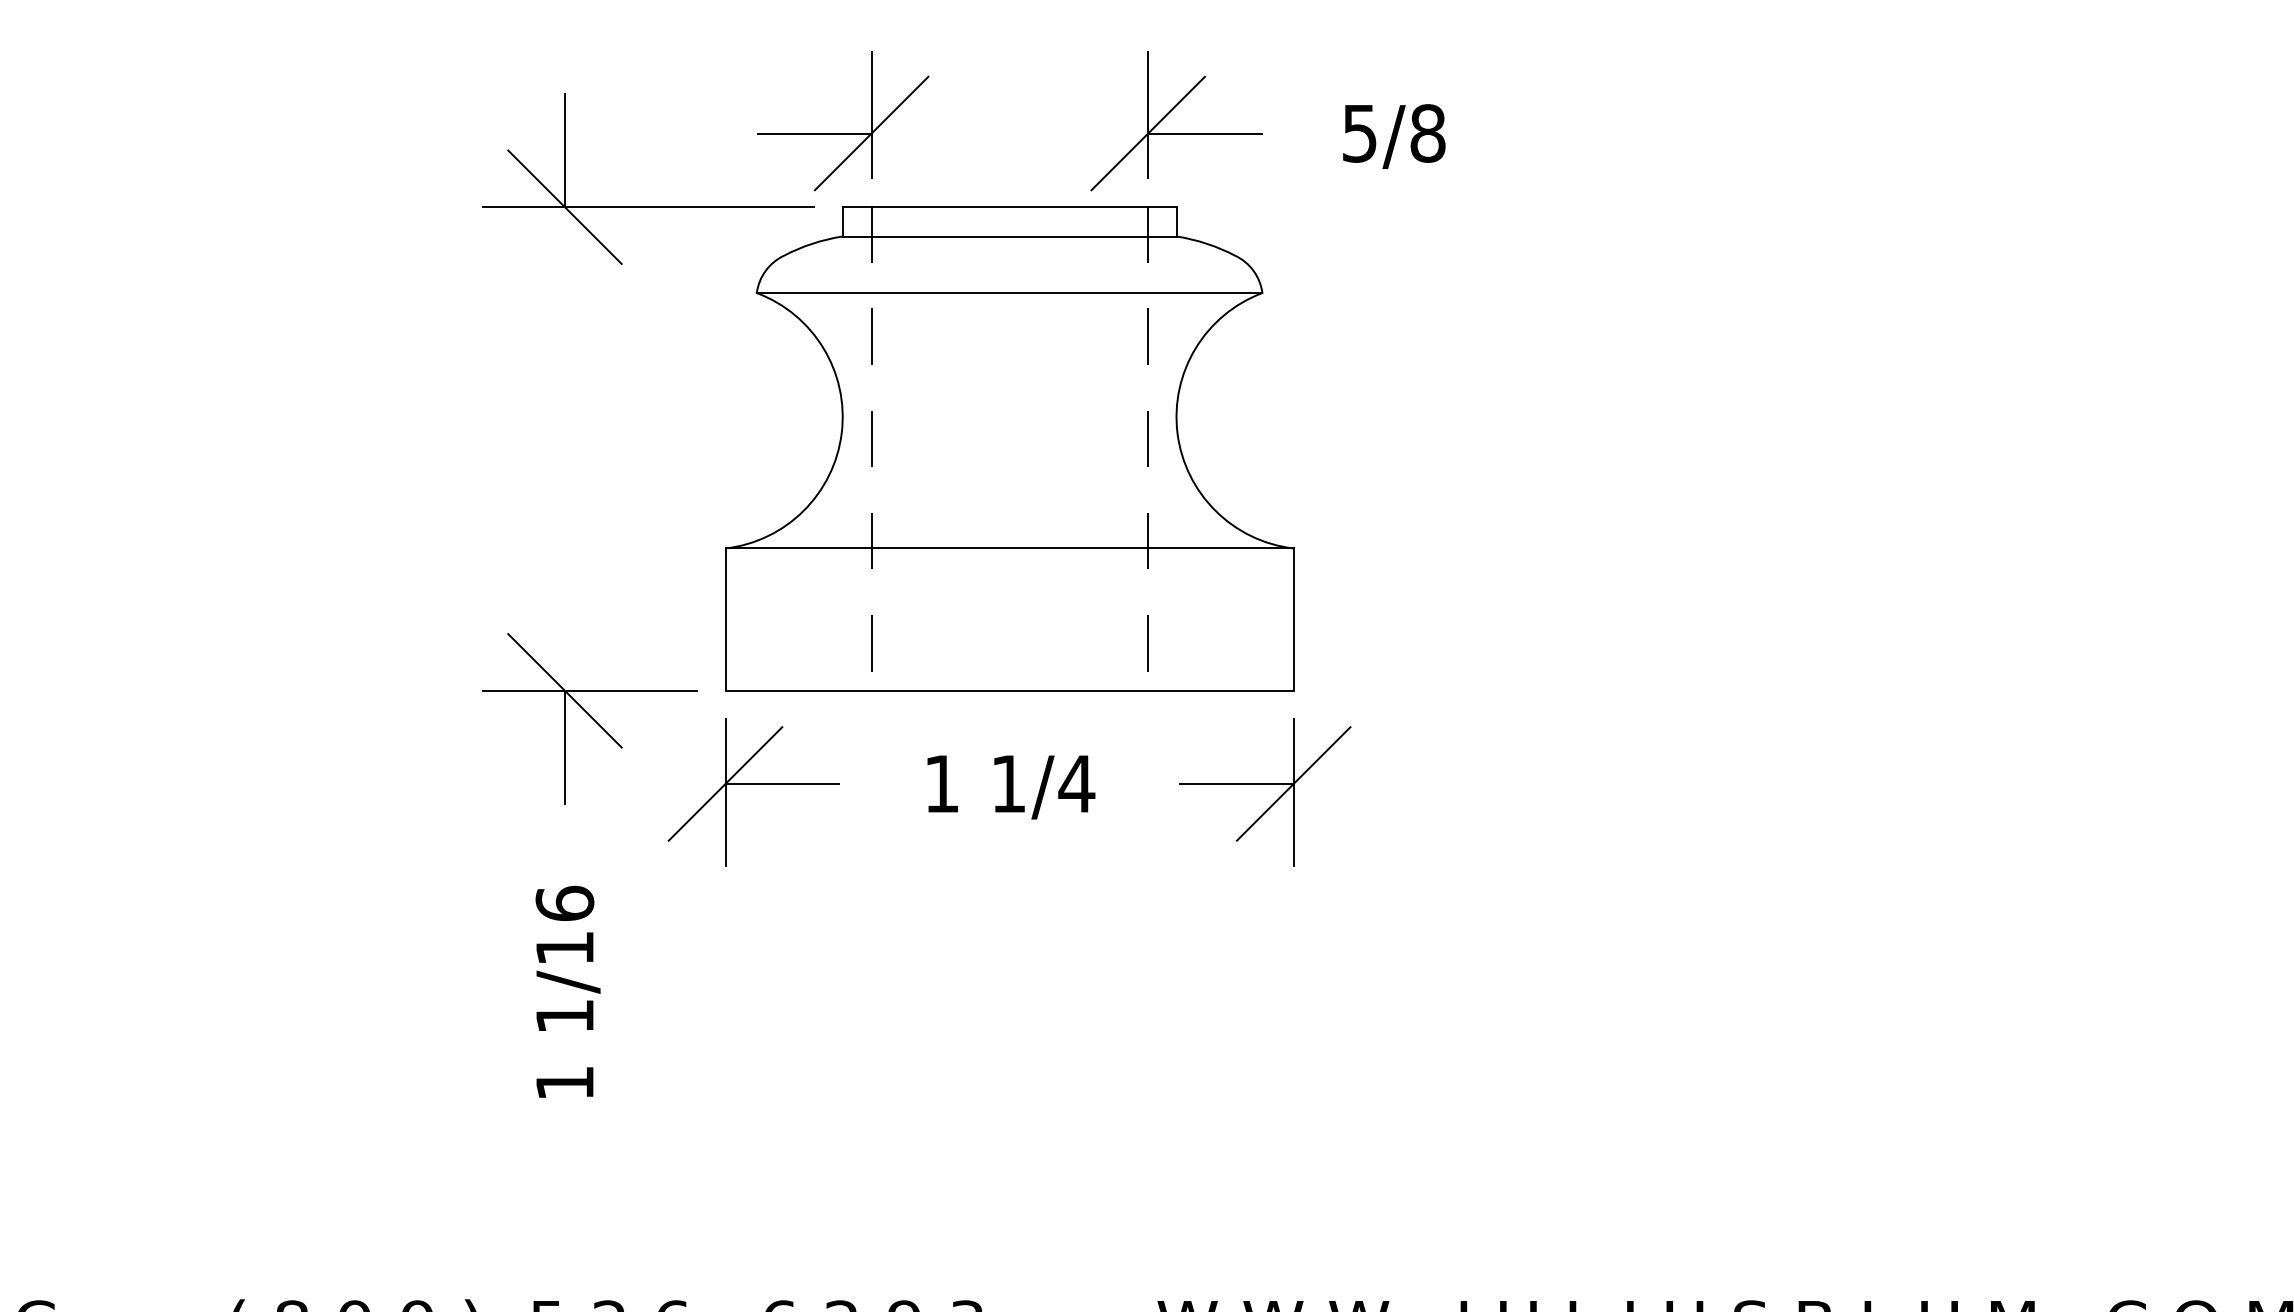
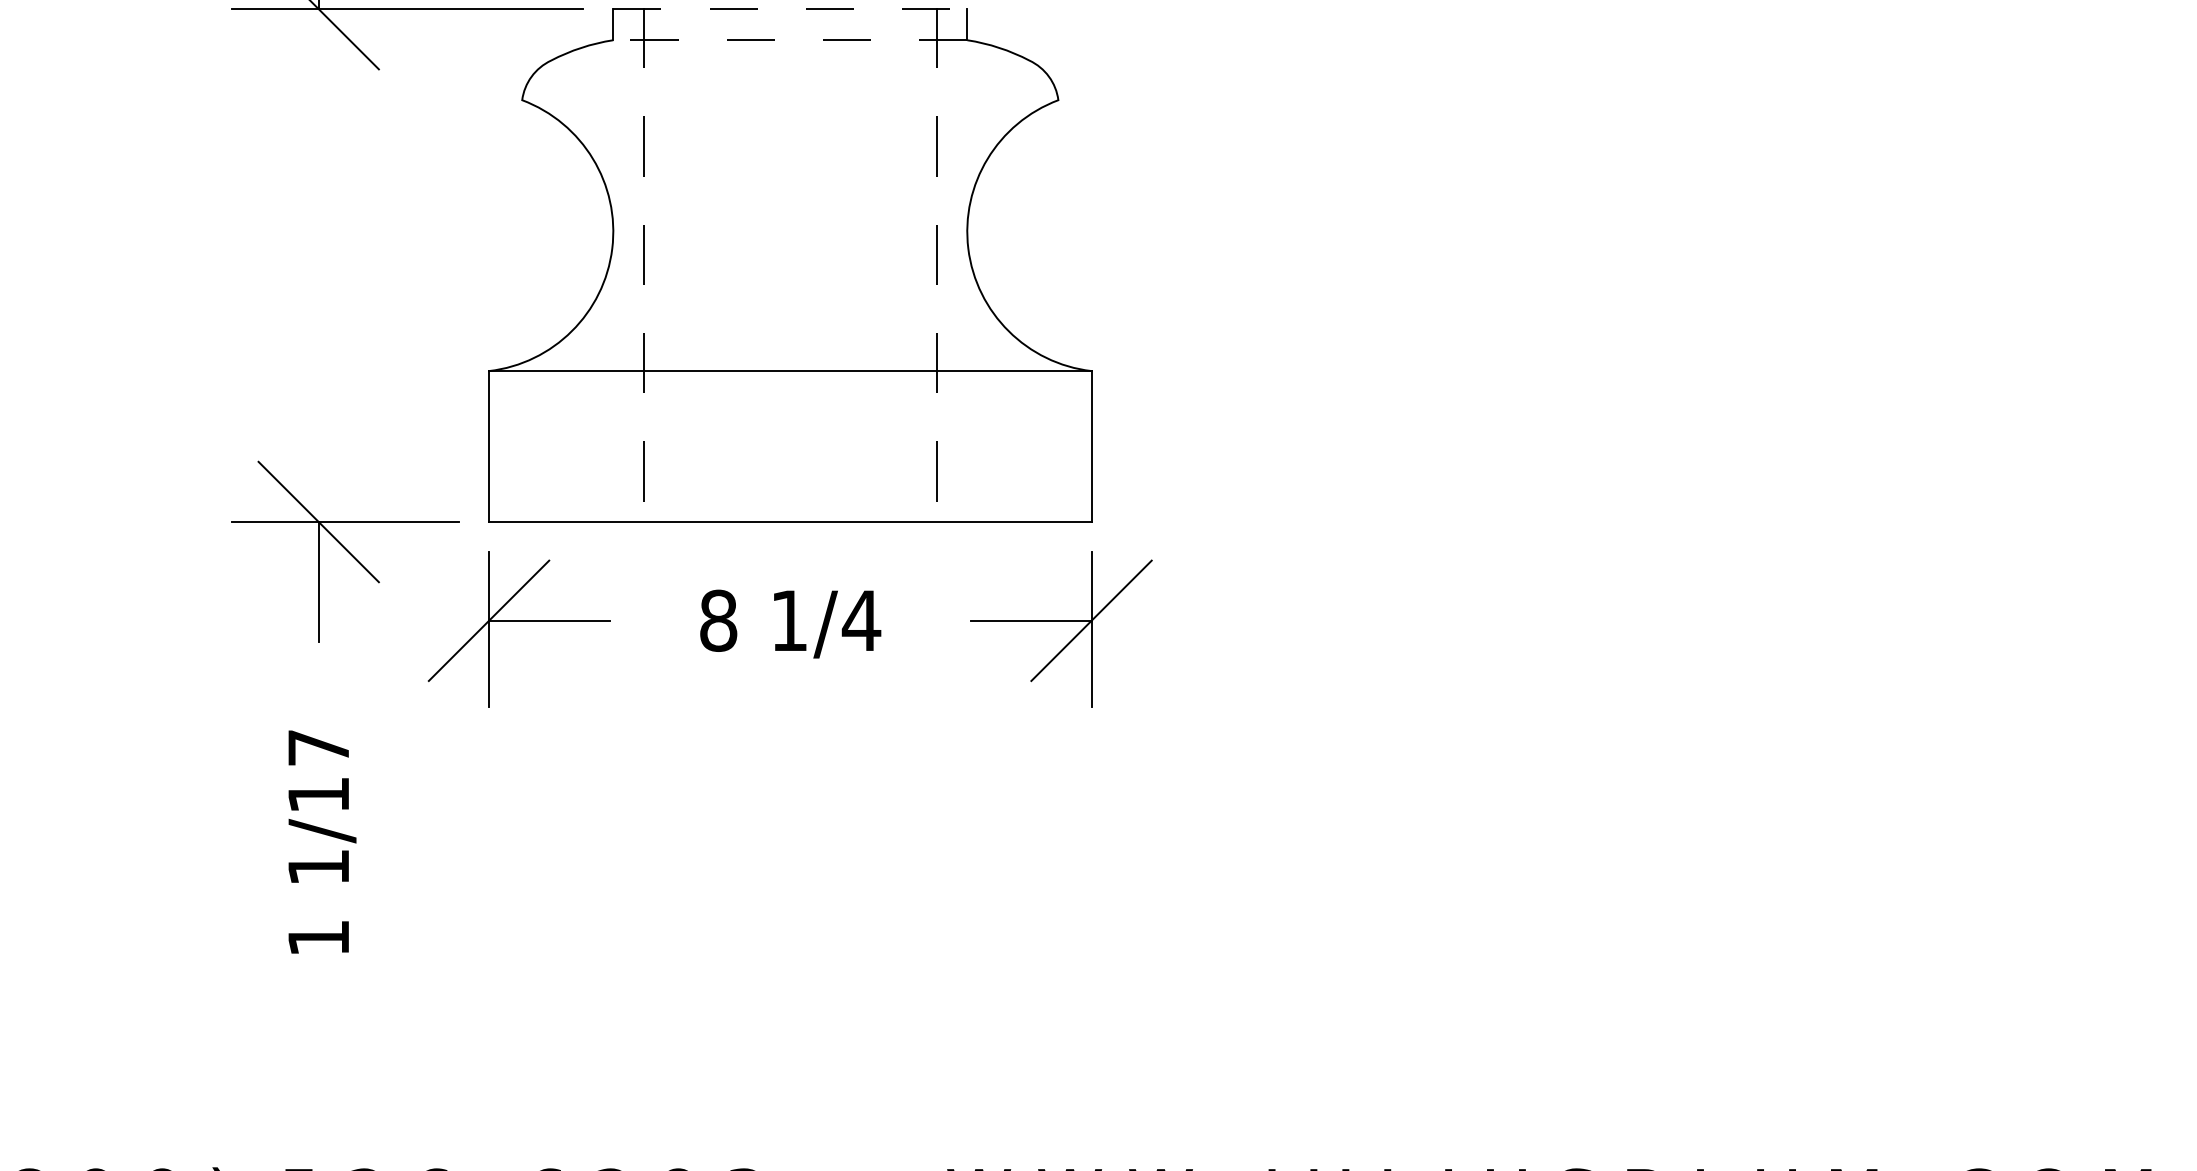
line: (1009, 207) -> (790, 9), solid -> dashed
line: (1009, 236) -> (790, 40), solid -> dashed
line: (1009, 293) -> (790, 100), removed
text: (941, 783) -> (718, 620), 1 -> 8
text: (564, 902) -> (318, 746), 1/16 -> 1/17

